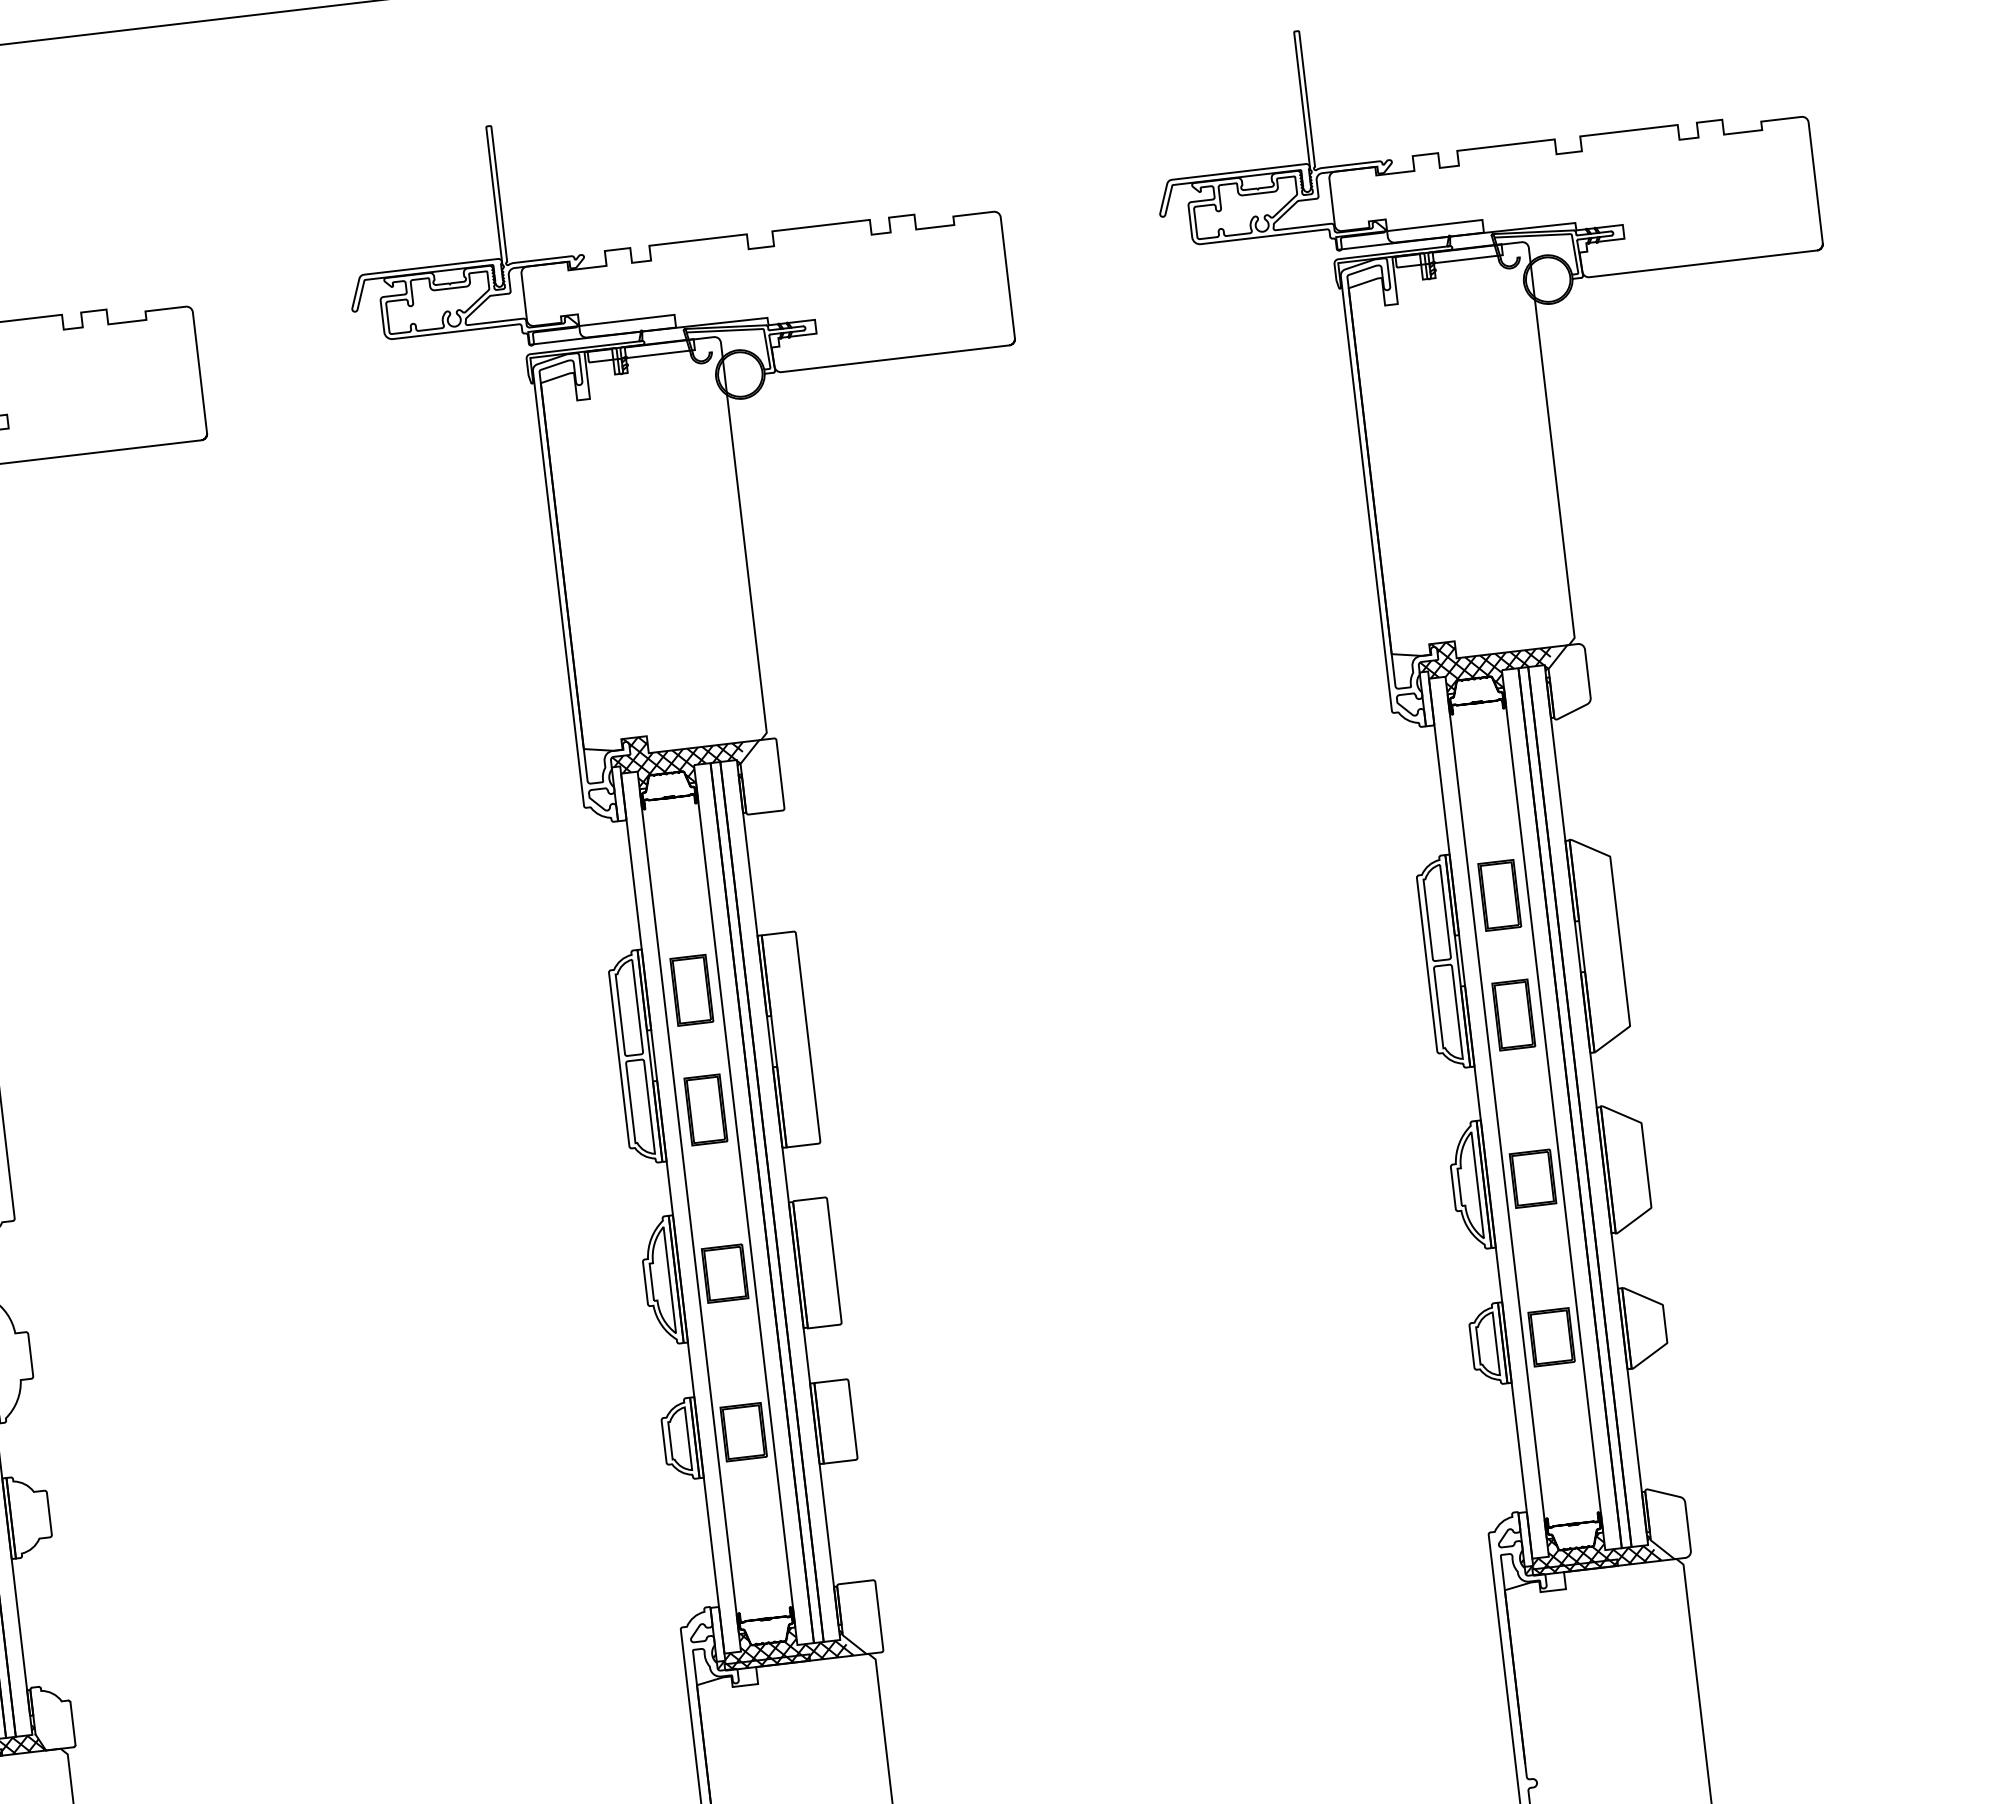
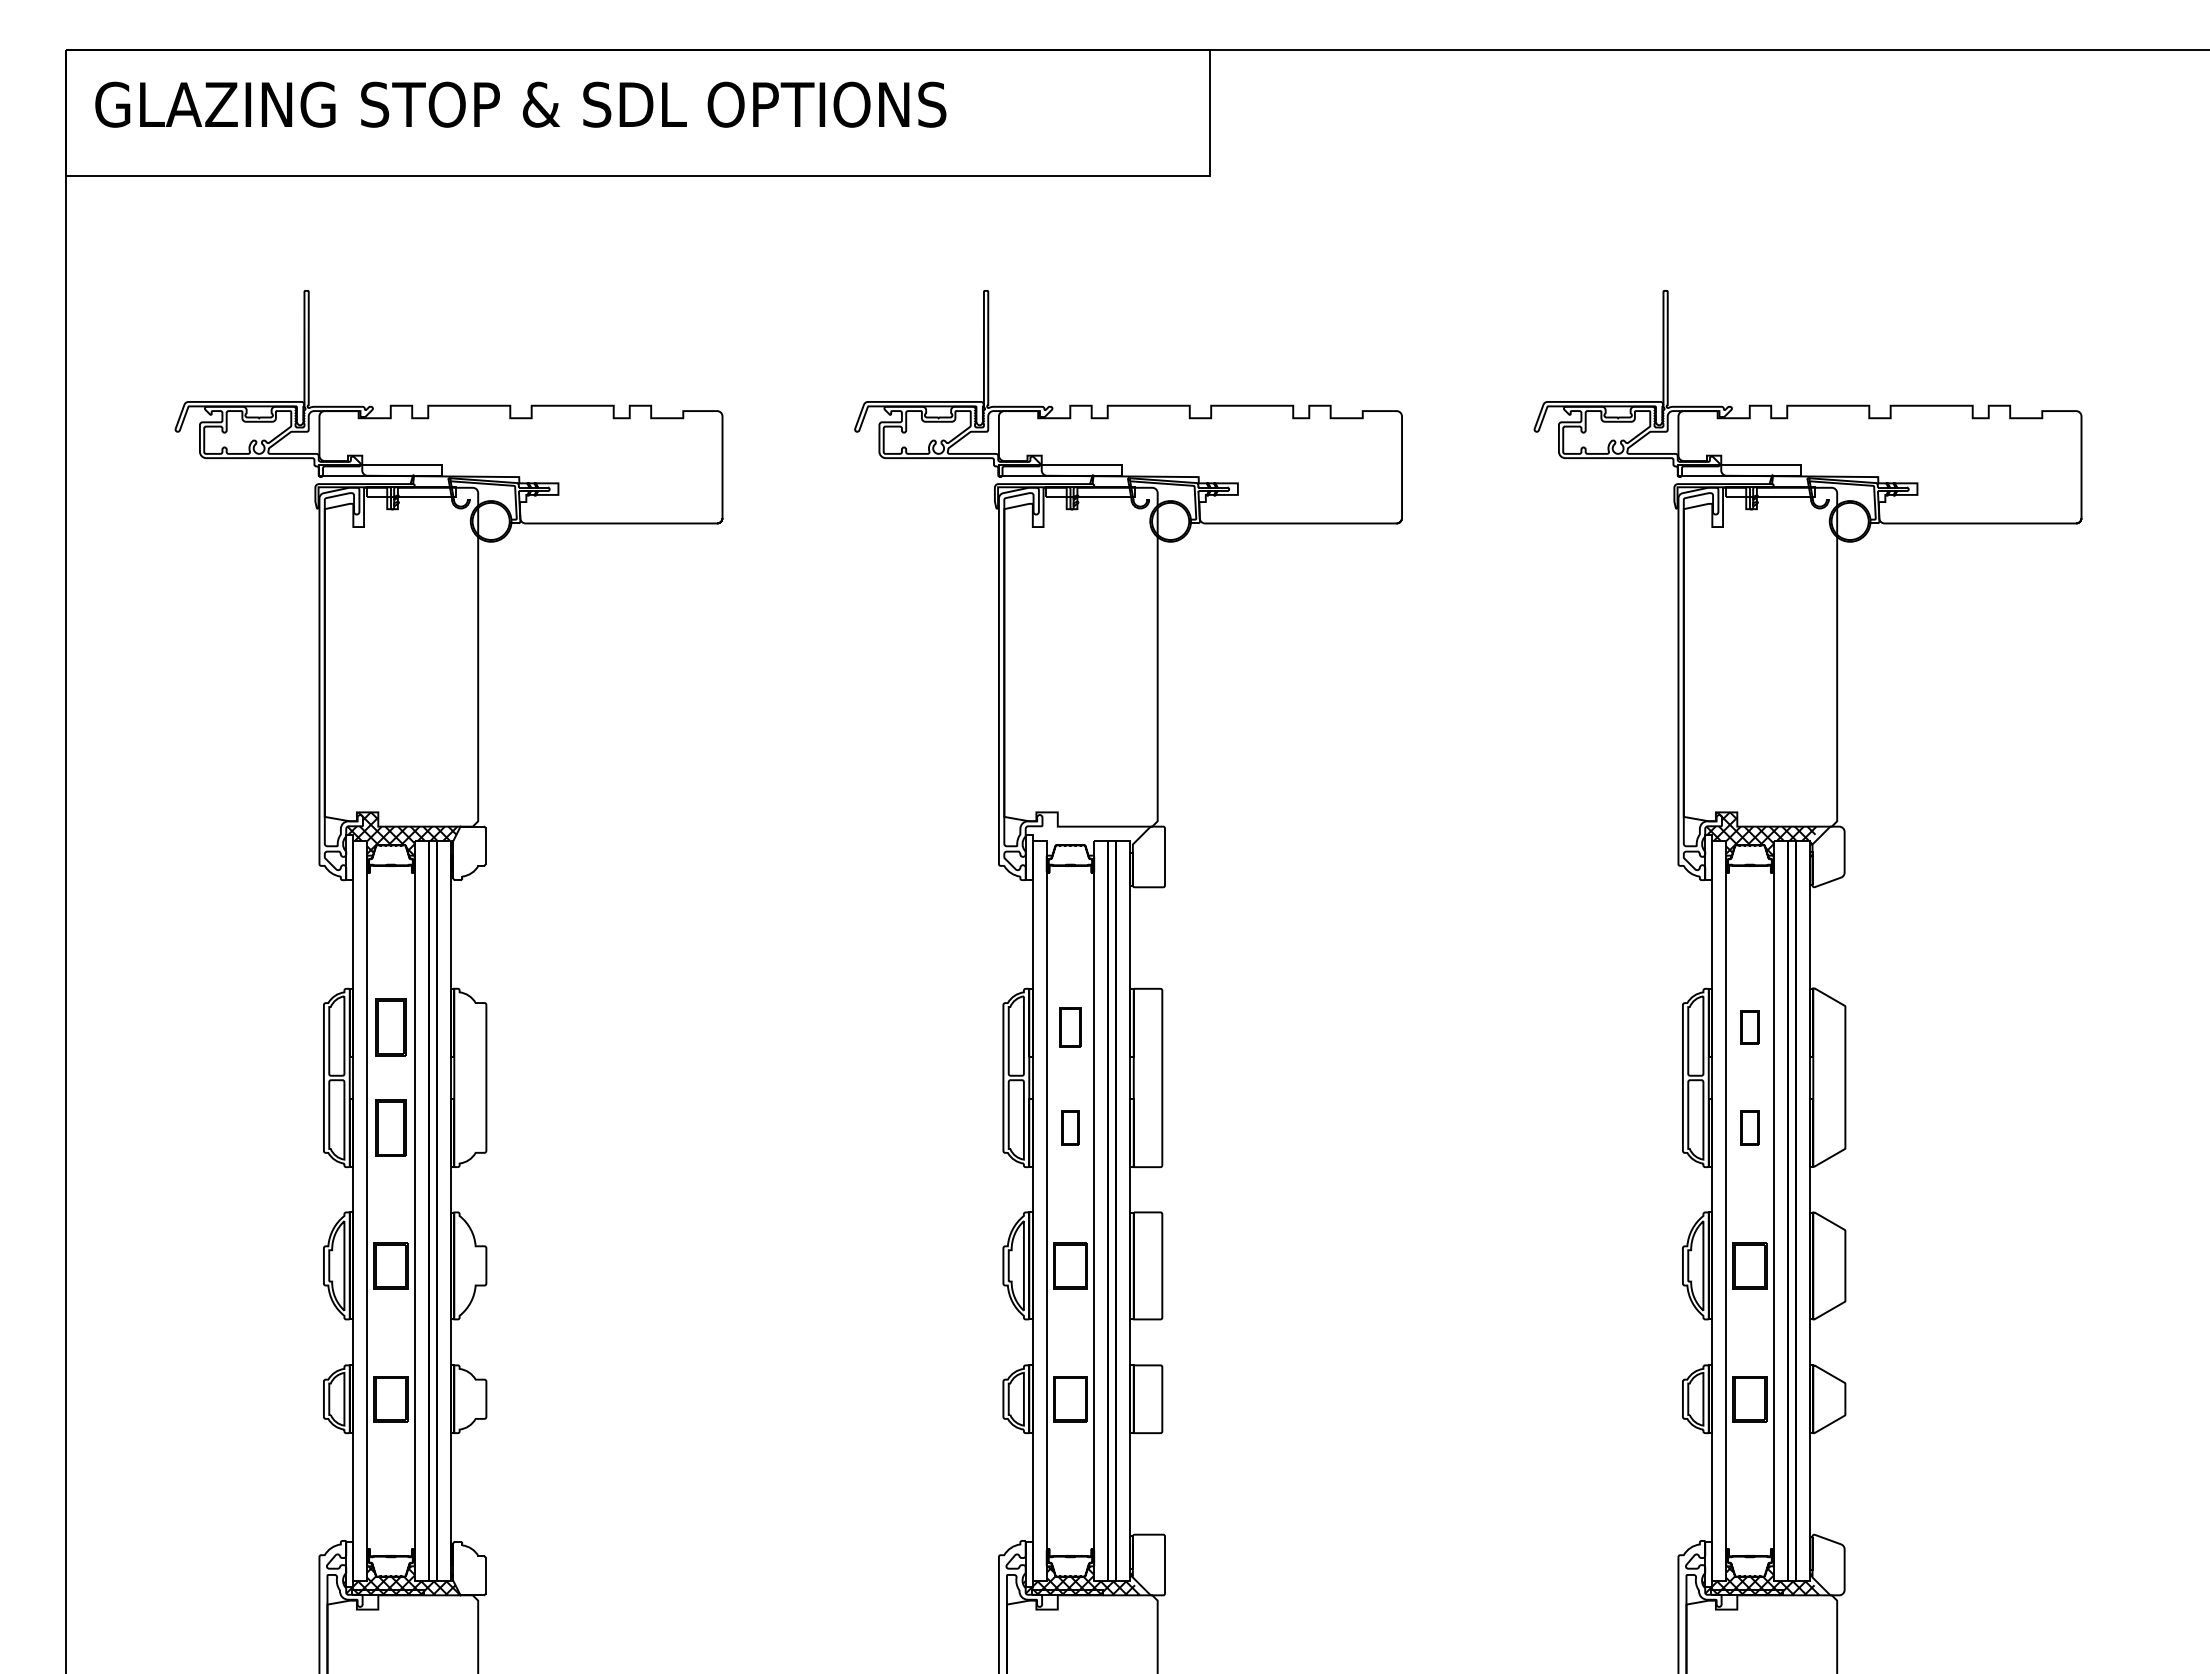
hatch: (678, 759) -> (1081, 834), removed
part: (1499, 895) -> (1749, 1027), size x0.6
part: (691, 990) -> (1070, 1027), size x0.7
part: (1513, 1014) -> (1749, 1127), size x0.6
part: (705, 1109) -> (1070, 1127), size x0.6

